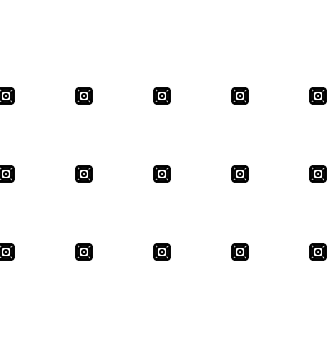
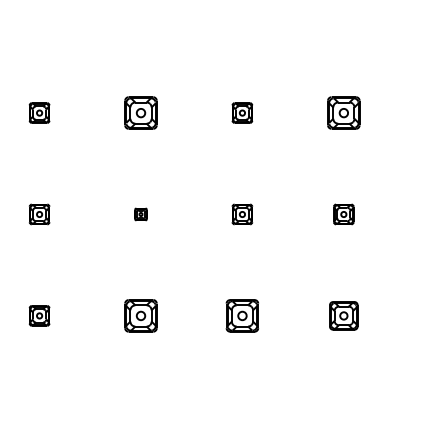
part: (83, 95) -> (140, 112), size x1.6
part: (239, 95) -> (343, 112), size x1.6
part: (83, 173) -> (140, 213), size x0.6
part: (83, 251) -> (140, 315), size x1.6
part: (161, 251) -> (241, 315), size x1.6
part: (239, 251) -> (343, 315), size x1.4

